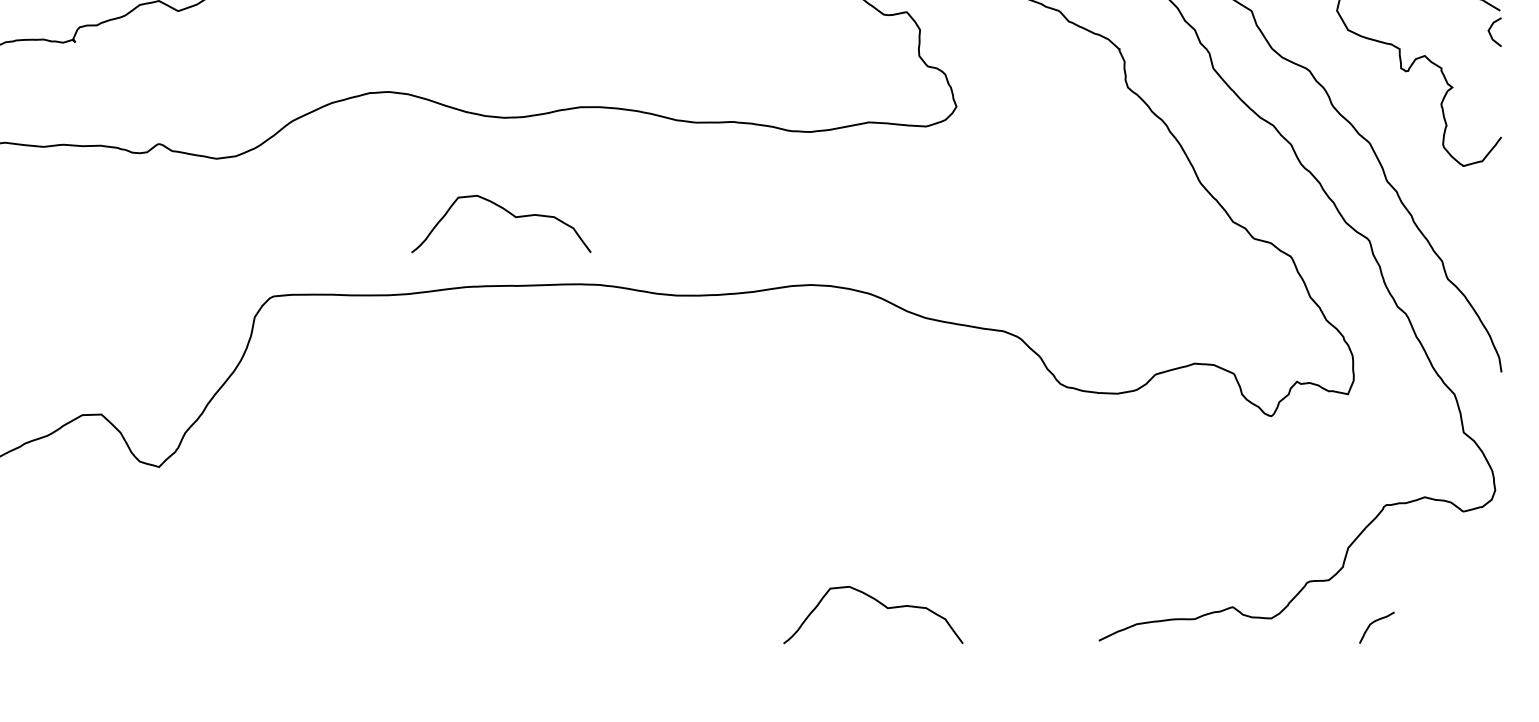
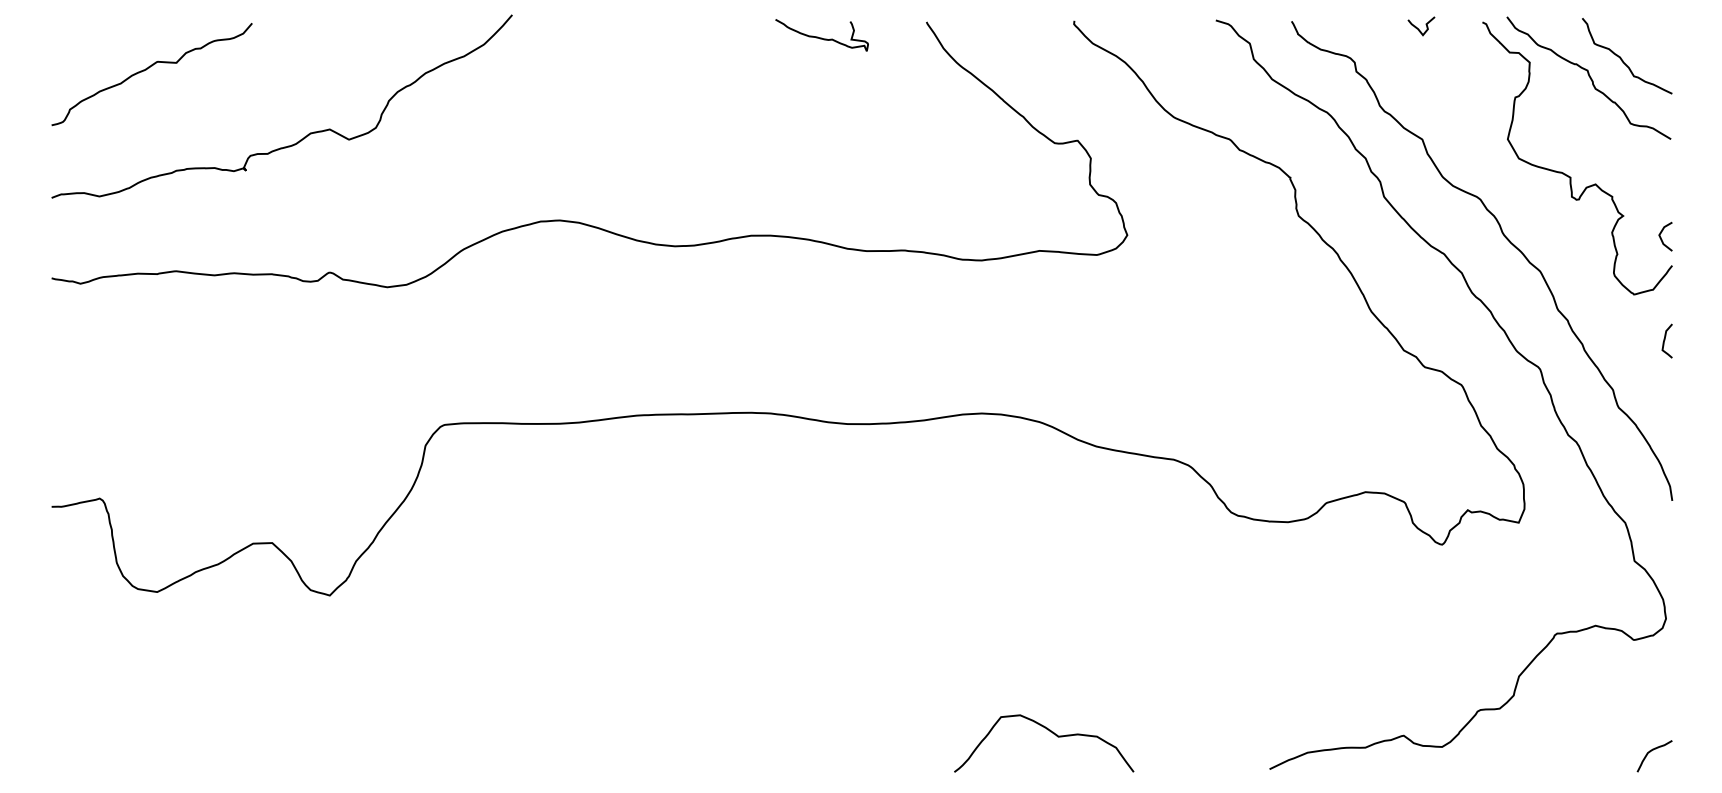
line: (1490, 33) -> (1661, 237), moved
curve: (1494, 212) -> (1665, 340), added
curve: (507, 213) -> (678, 341), removed
curve: (1372, 624) -> (1650, 752), moved

